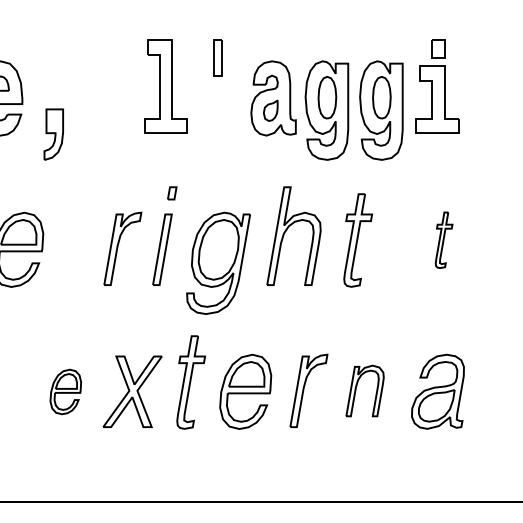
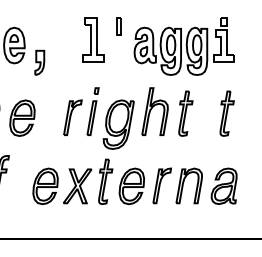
part: (442, 240) -> (226, 113), size x1.67
part: (363, 390) -> (188, 185), size x1.43
part: (65, 392) -> (45, 186), size x1.67

